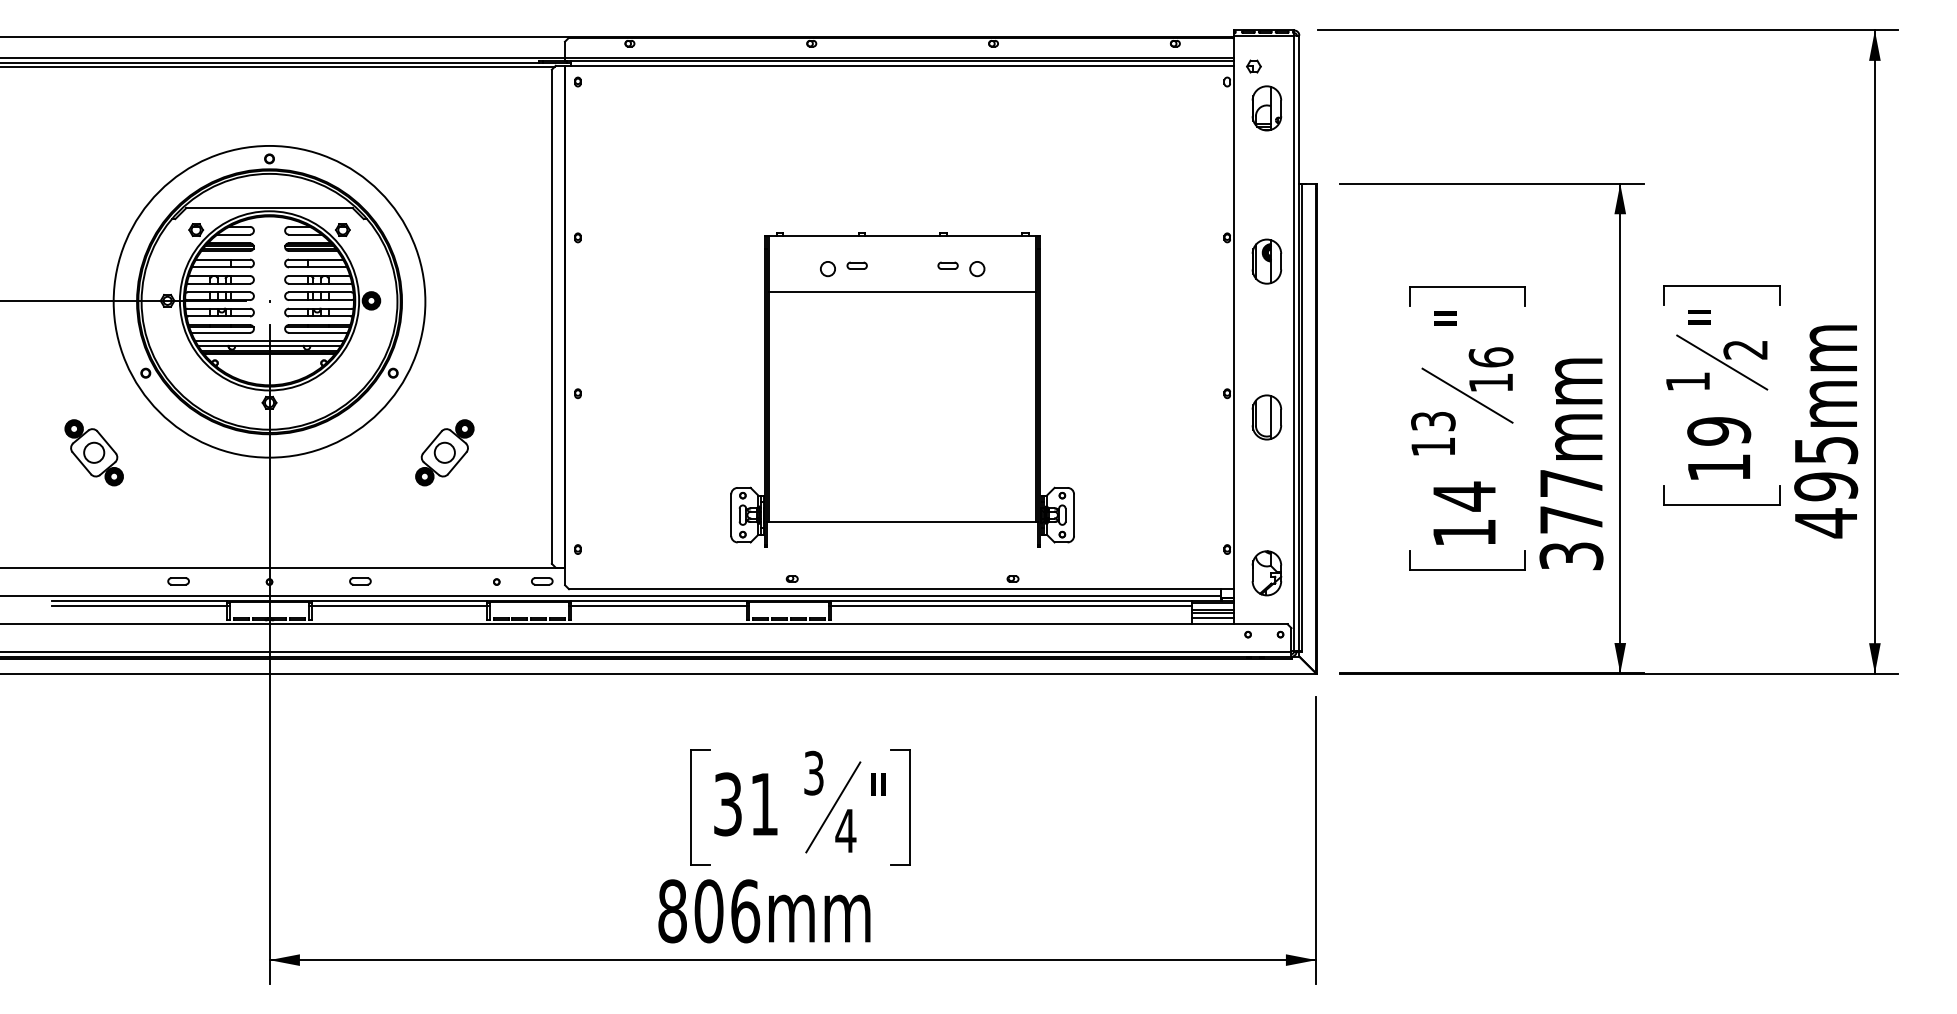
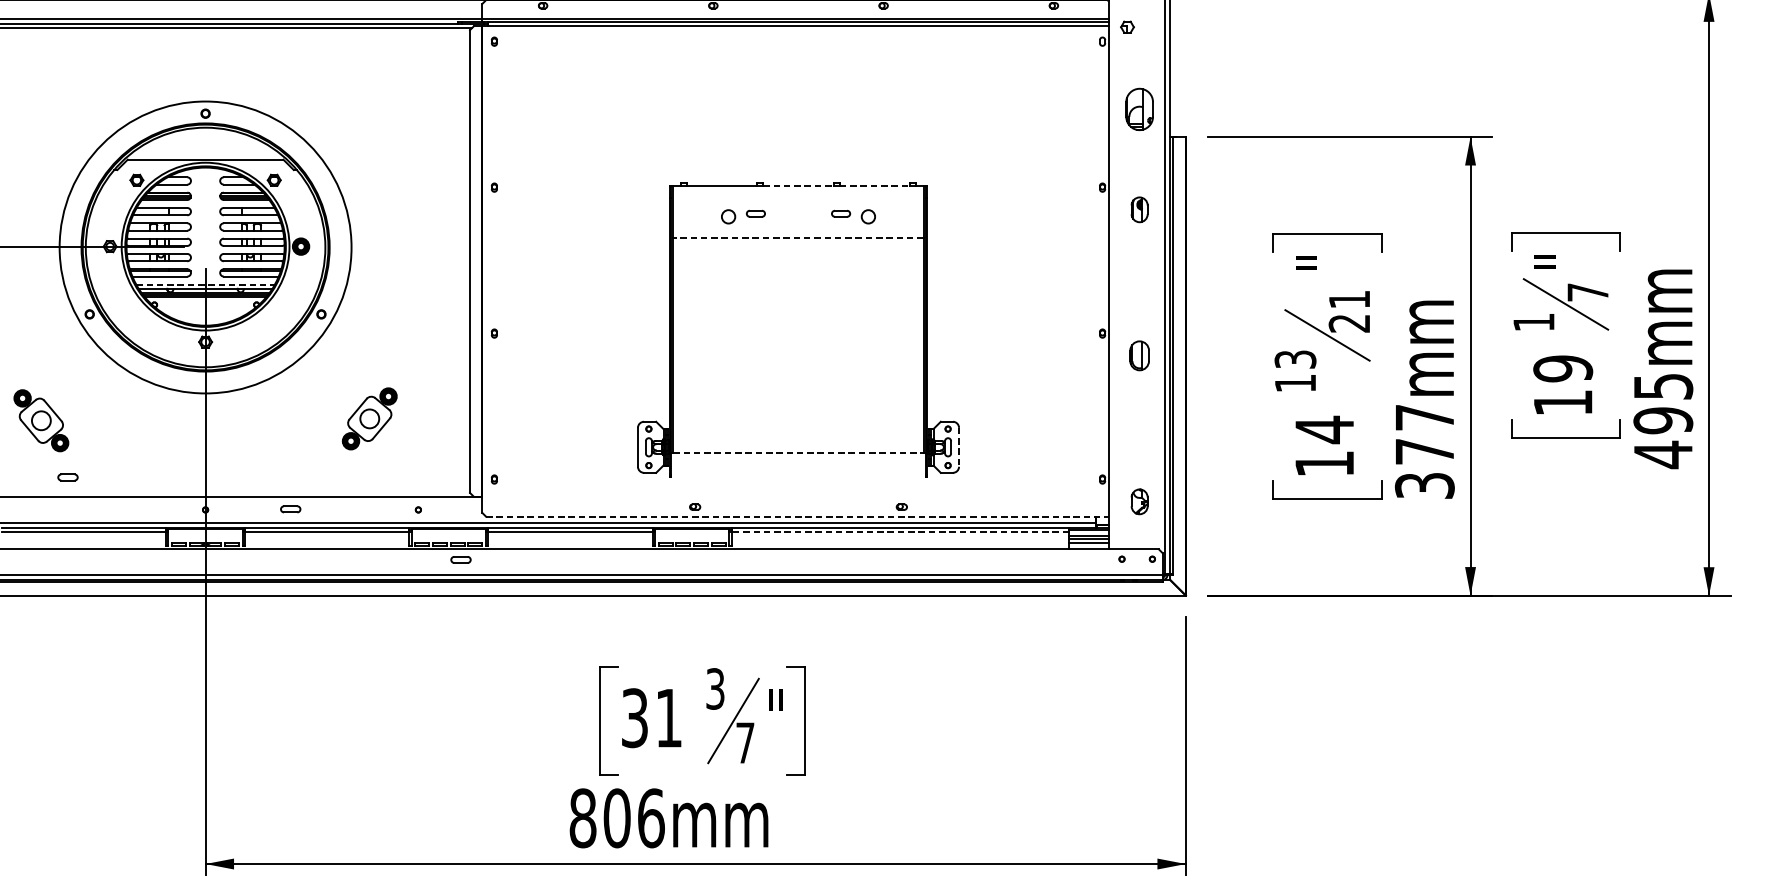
part: (1266, 108) -> (1139, 109), moved
line: (902, 235) -> (798, 185), solid -> dashed
line: (984, 235) -> (875, 185), solid -> dashed
part: (1266, 261) -> (1139, 209), size x0.6
line: (902, 291) -> (798, 237), solid -> dashed
line: (270, 341) -> (206, 284), solid -> dashed
text: (1745, 349) -> (1587, 292), 2 -> 7
text: (1490, 369) -> (1349, 310), 16 -> 21
part: (1266, 417) -> (1139, 355), size x0.7
part: (93, 452) -> (40, 420), moved
part: (444, 452) -> (369, 418), moved
line: (1074, 515) -> (959, 447), solid -> dashed
line: (902, 521) -> (798, 453), solid -> dashed
part: (1266, 573) -> (1139, 501), size x0.6
part: (178, 581) -> (67, 477), moved
part: (542, 581) -> (461, 560), moved
line: (901, 589) -> (797, 516), solid -> dashed
line: (1010, 606) -> (899, 532), solid -> dashed
text: (845, 830) -> (744, 742), 4 -> 7

